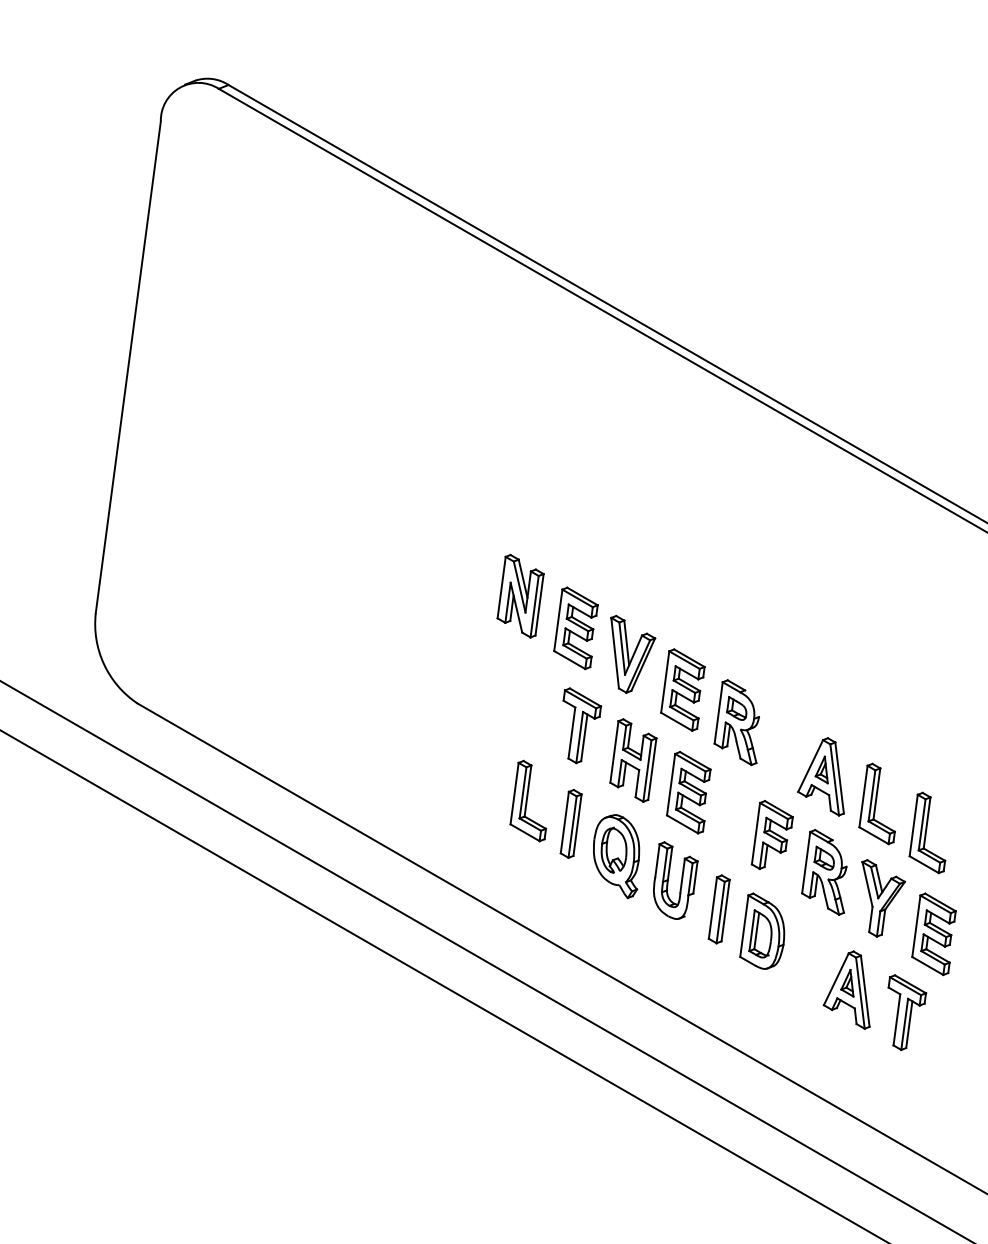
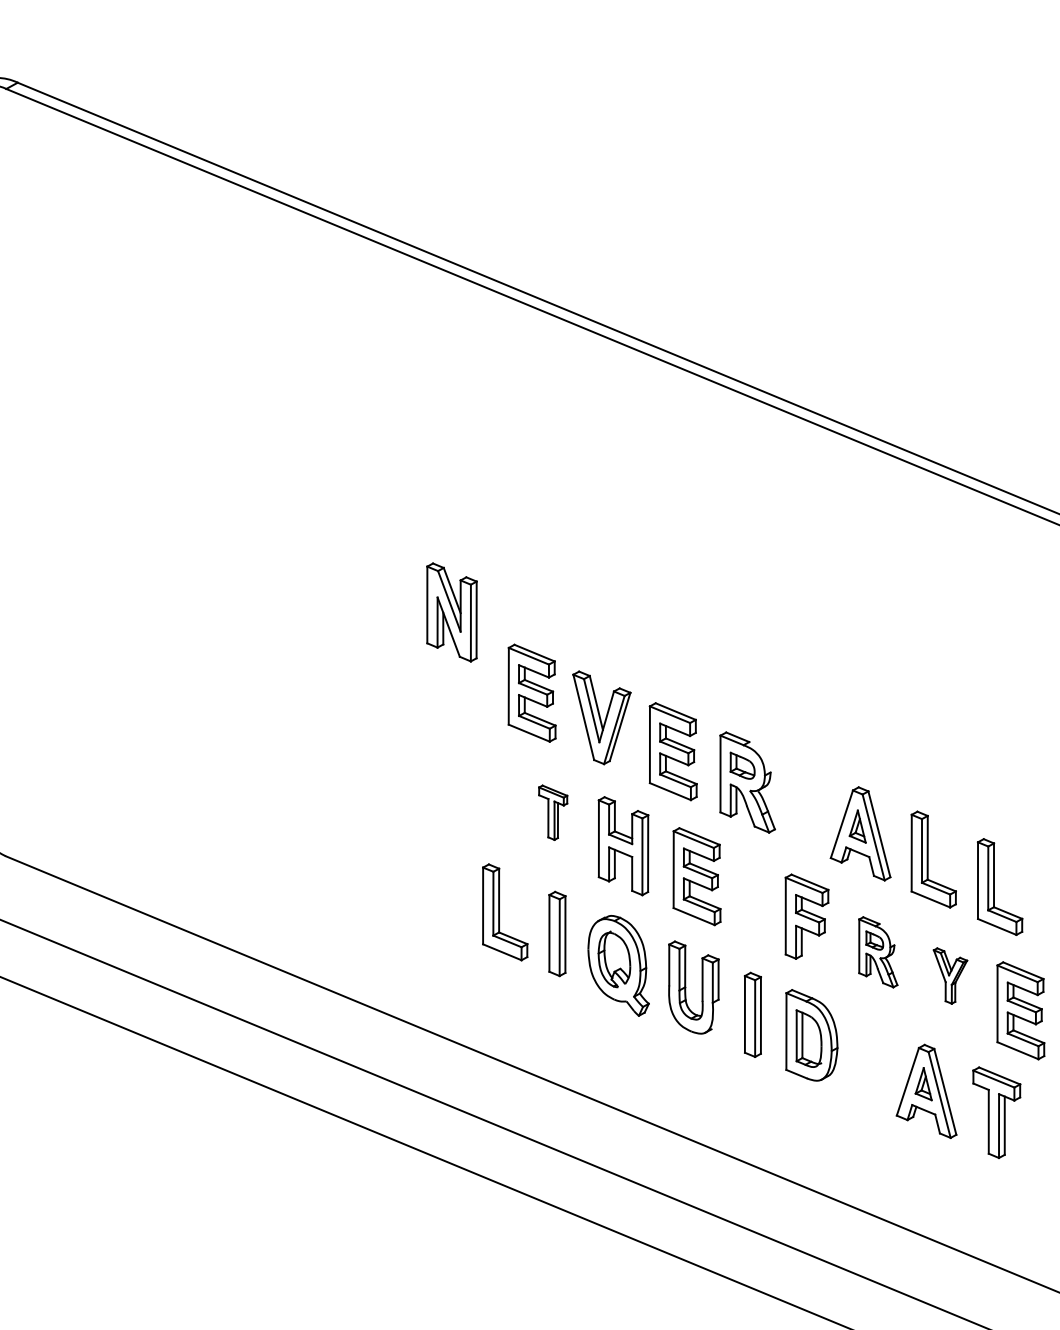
part: (520, 595) -> (451, 611), moved
part: (582, 725) -> (555, 811), size x0.6
part: (824, 872) -> (876, 952), size x0.7
part: (883, 898) -> (952, 975), size x0.6

